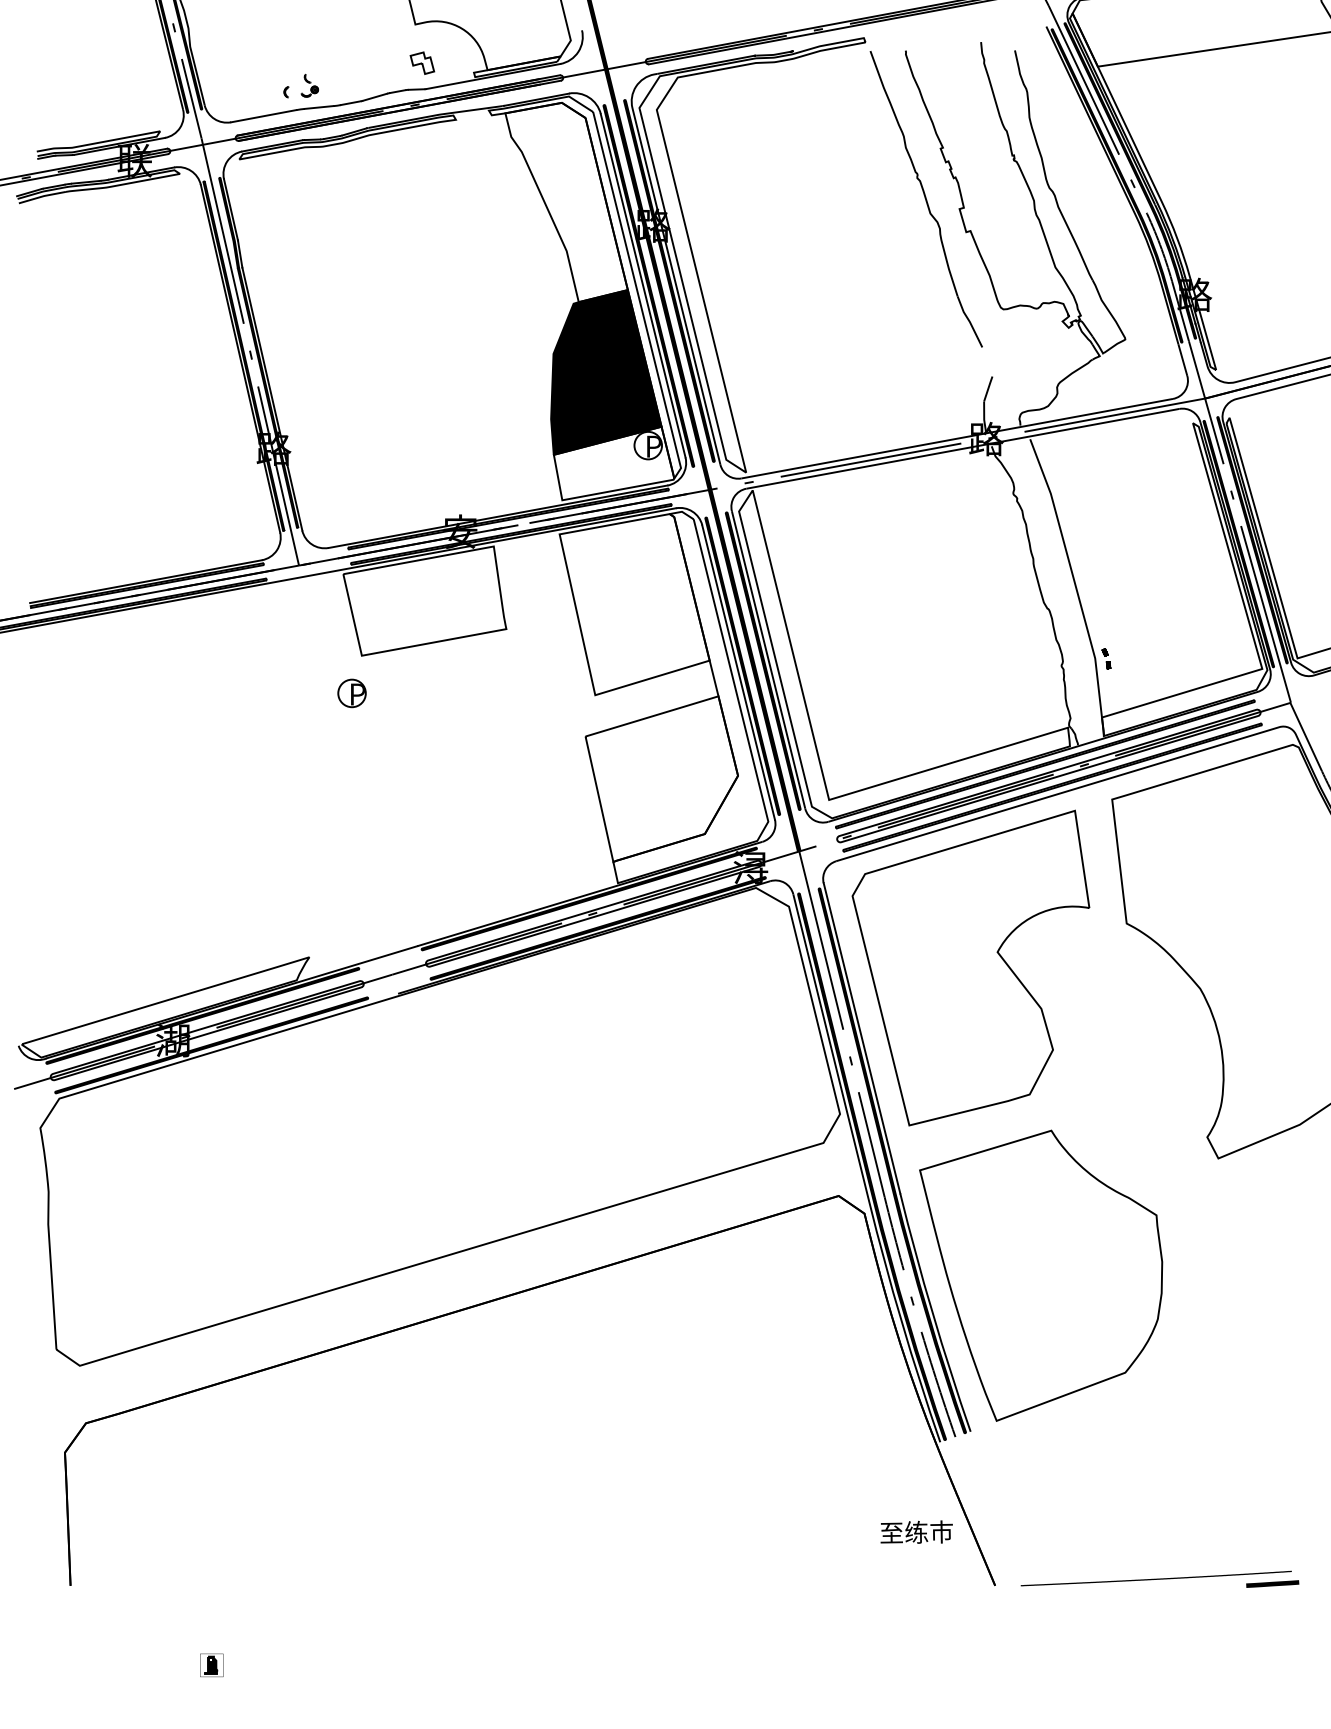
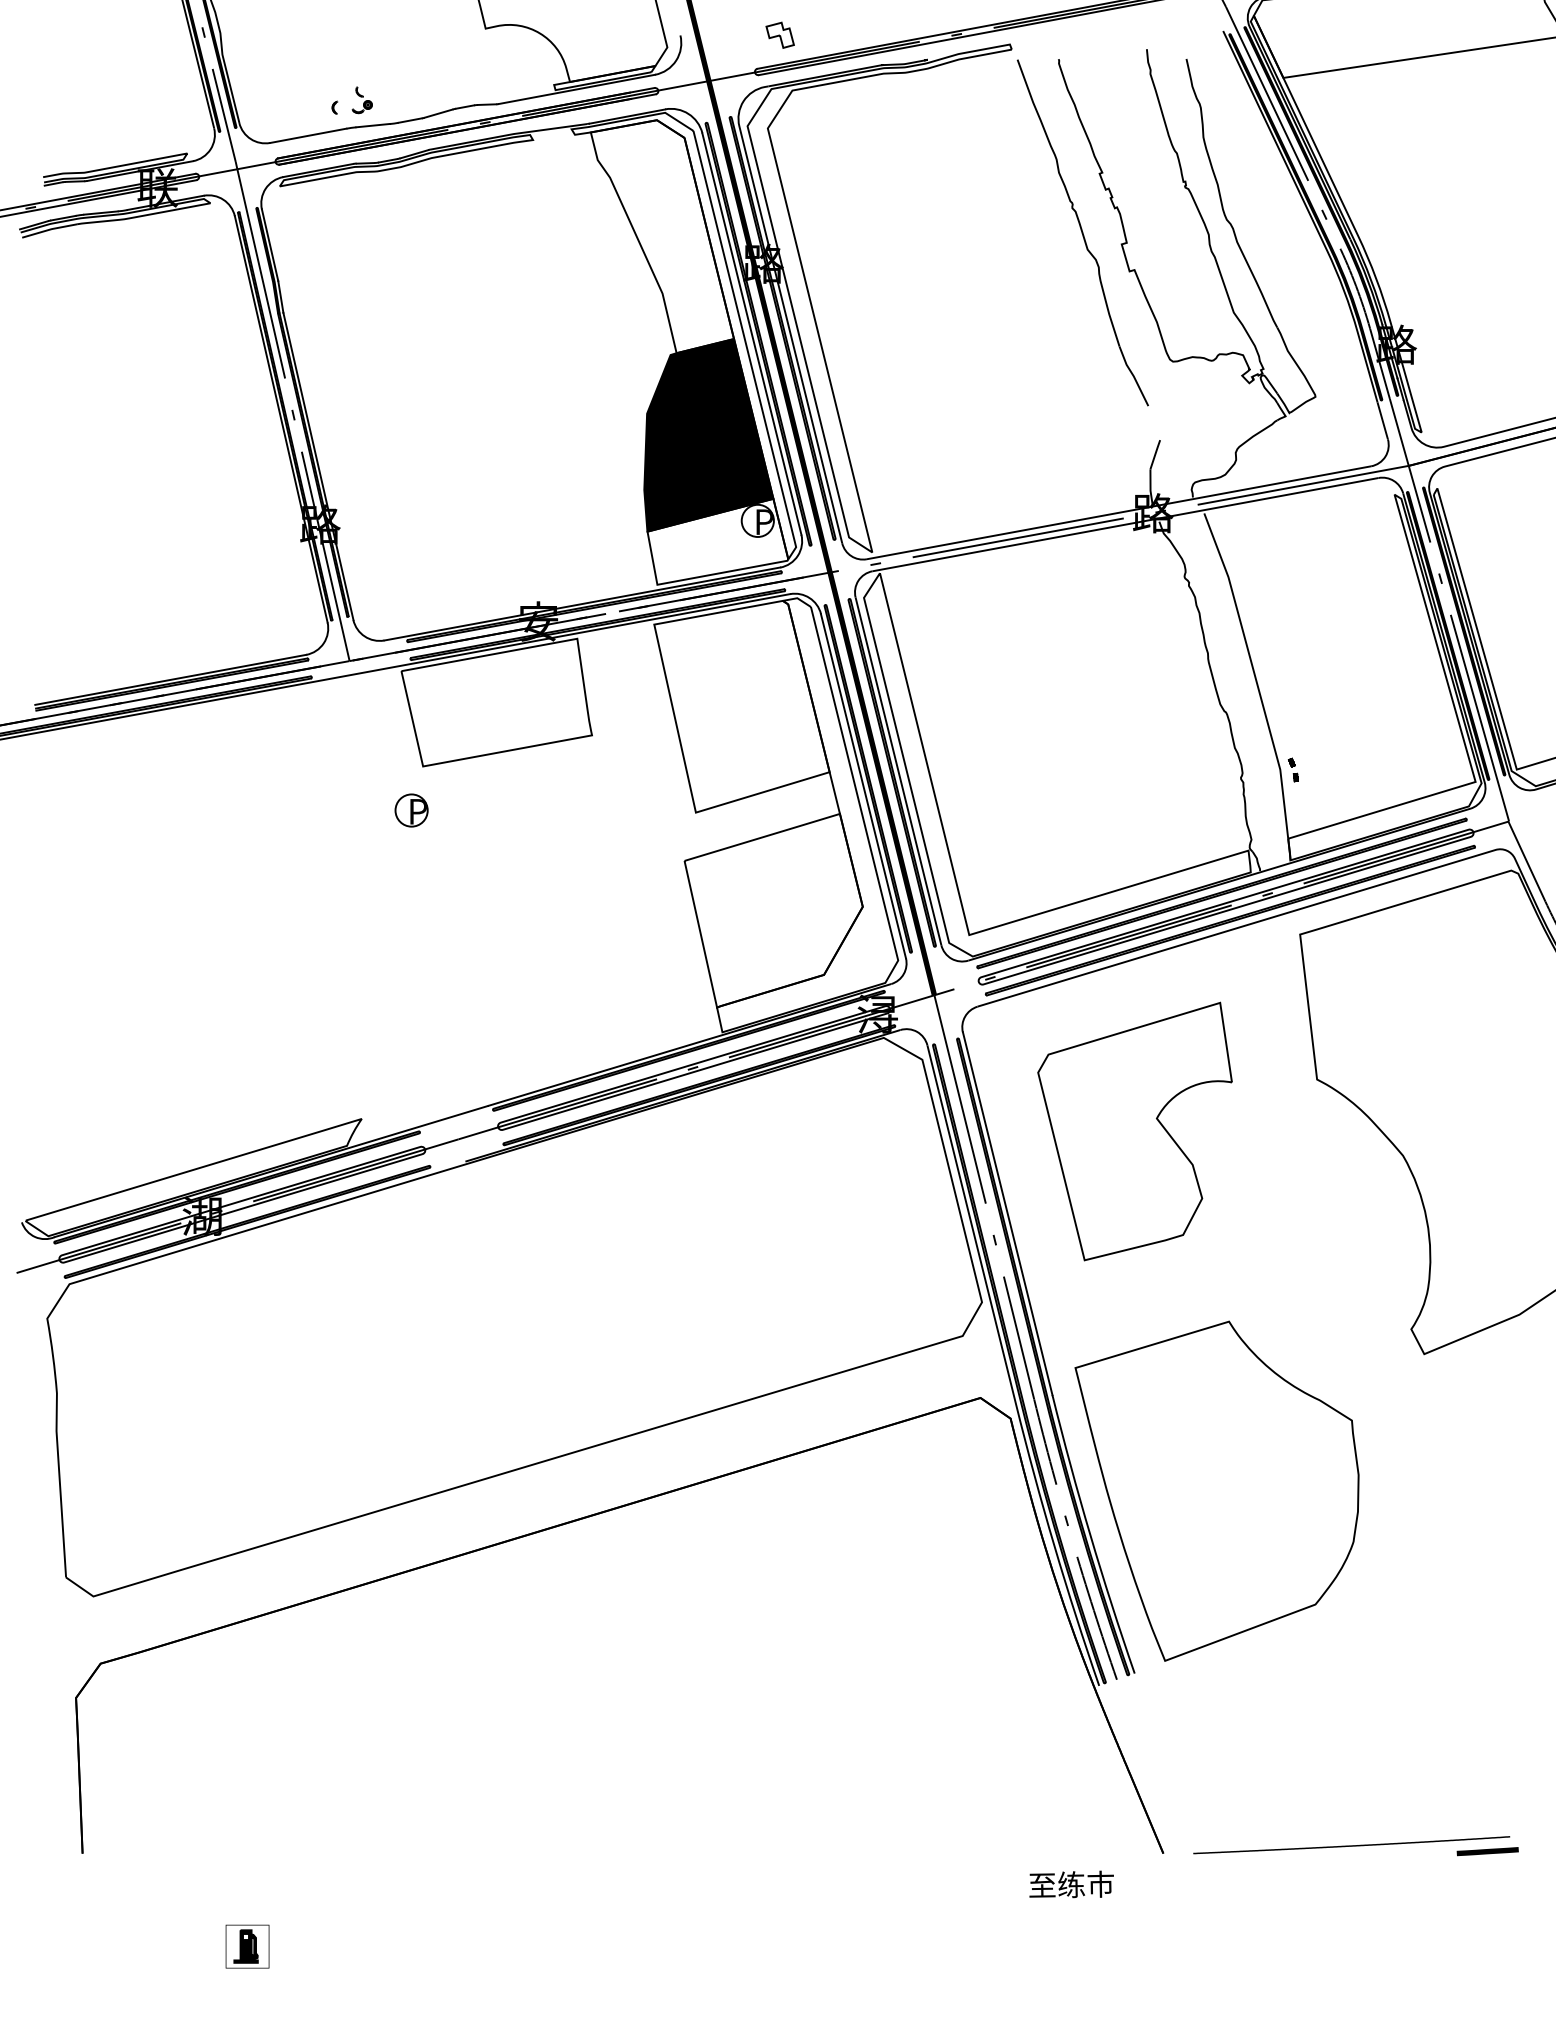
part: (422, 62) -> (780, 34), moved
part: (970, 967) -> (1134, 1130), size x0.7
text: (916, 1531) -> (1071, 1883), moved
part: (211, 1665) -> (247, 1946), size x1.6

